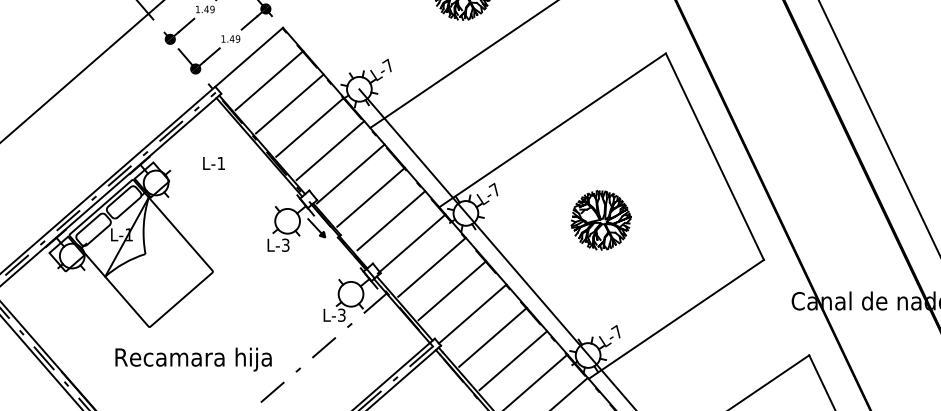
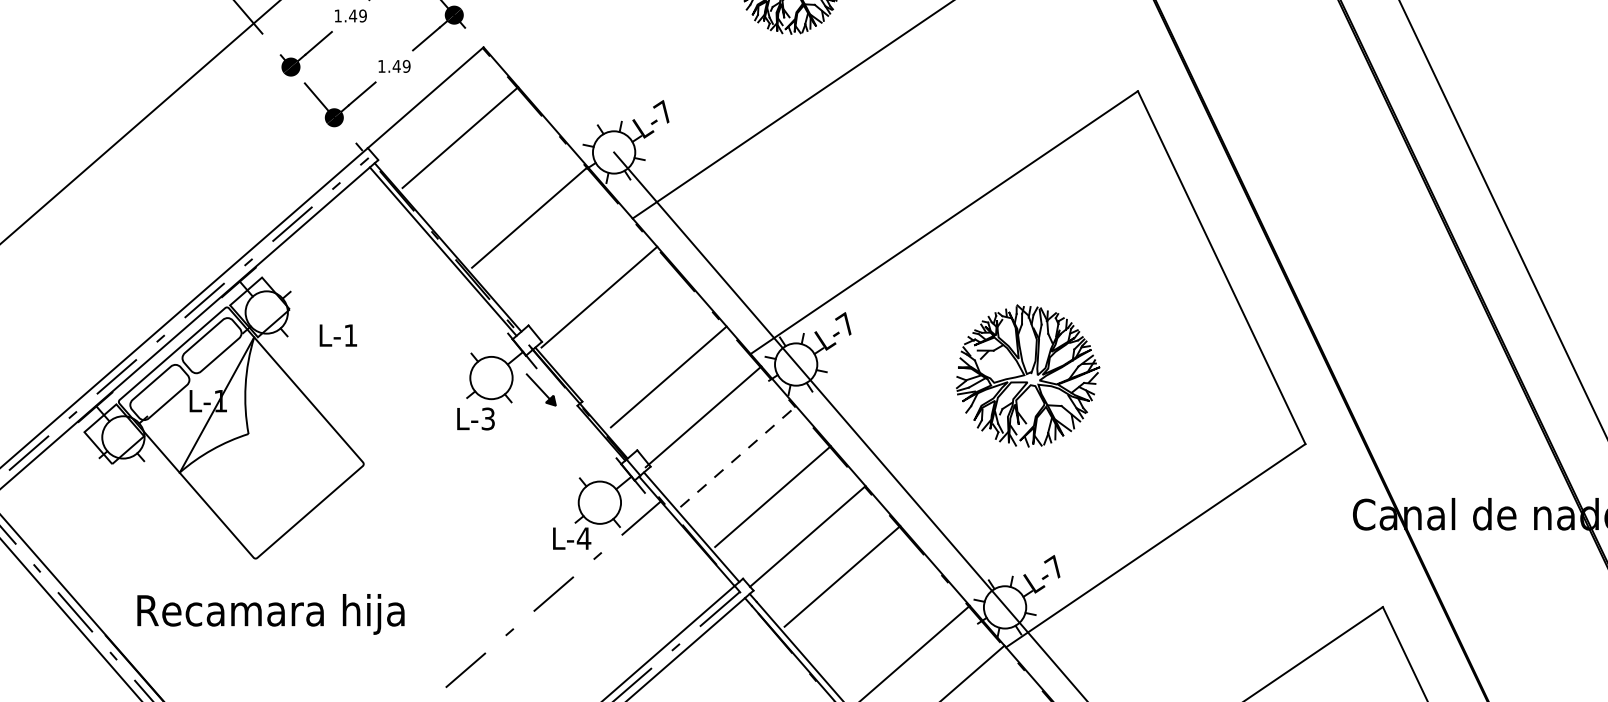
line: (289, 103) -> (494, 176), removed
line: (330, 150) -> (564, 257), removed
text: (213, 163) -> (337, 335), moved
line: (370, 196) -> (633, 335), removed
part: (600, 220) -> (1026, 376), size x1.4
line: (432, 267) -> (739, 456), solid -> dashed
text: (341, 314) -> (583, 537), L-3 -> L-4
text: (193, 359) -> (270, 614), moved
line: (513, 360) -> (877, 615), removed

